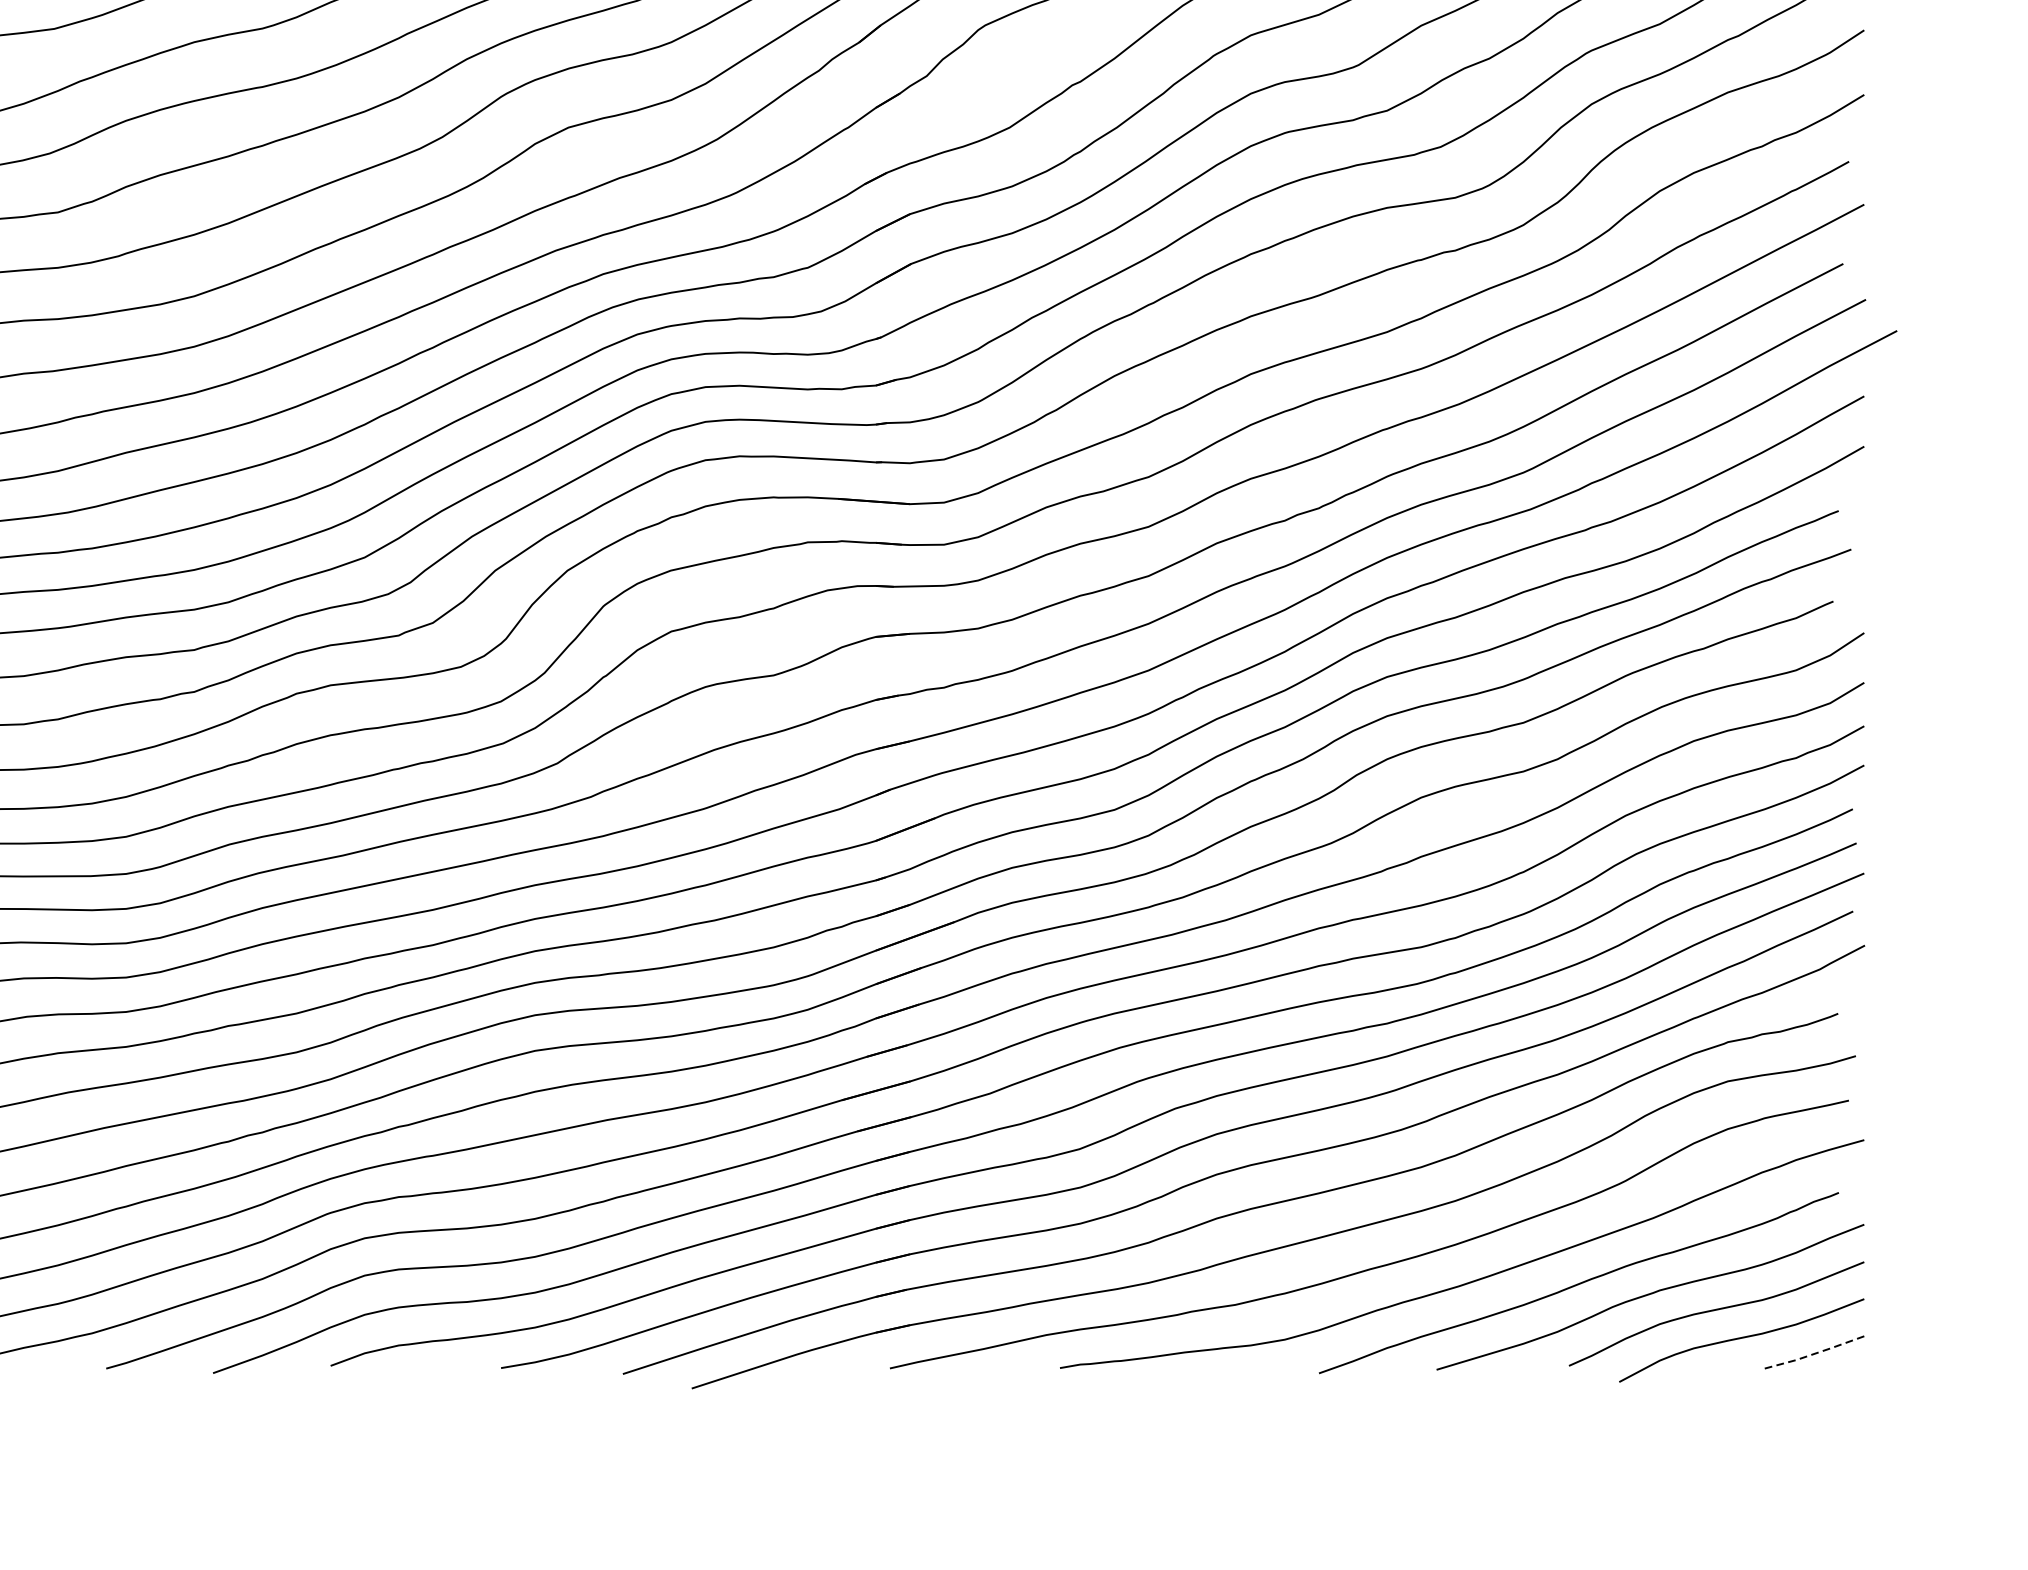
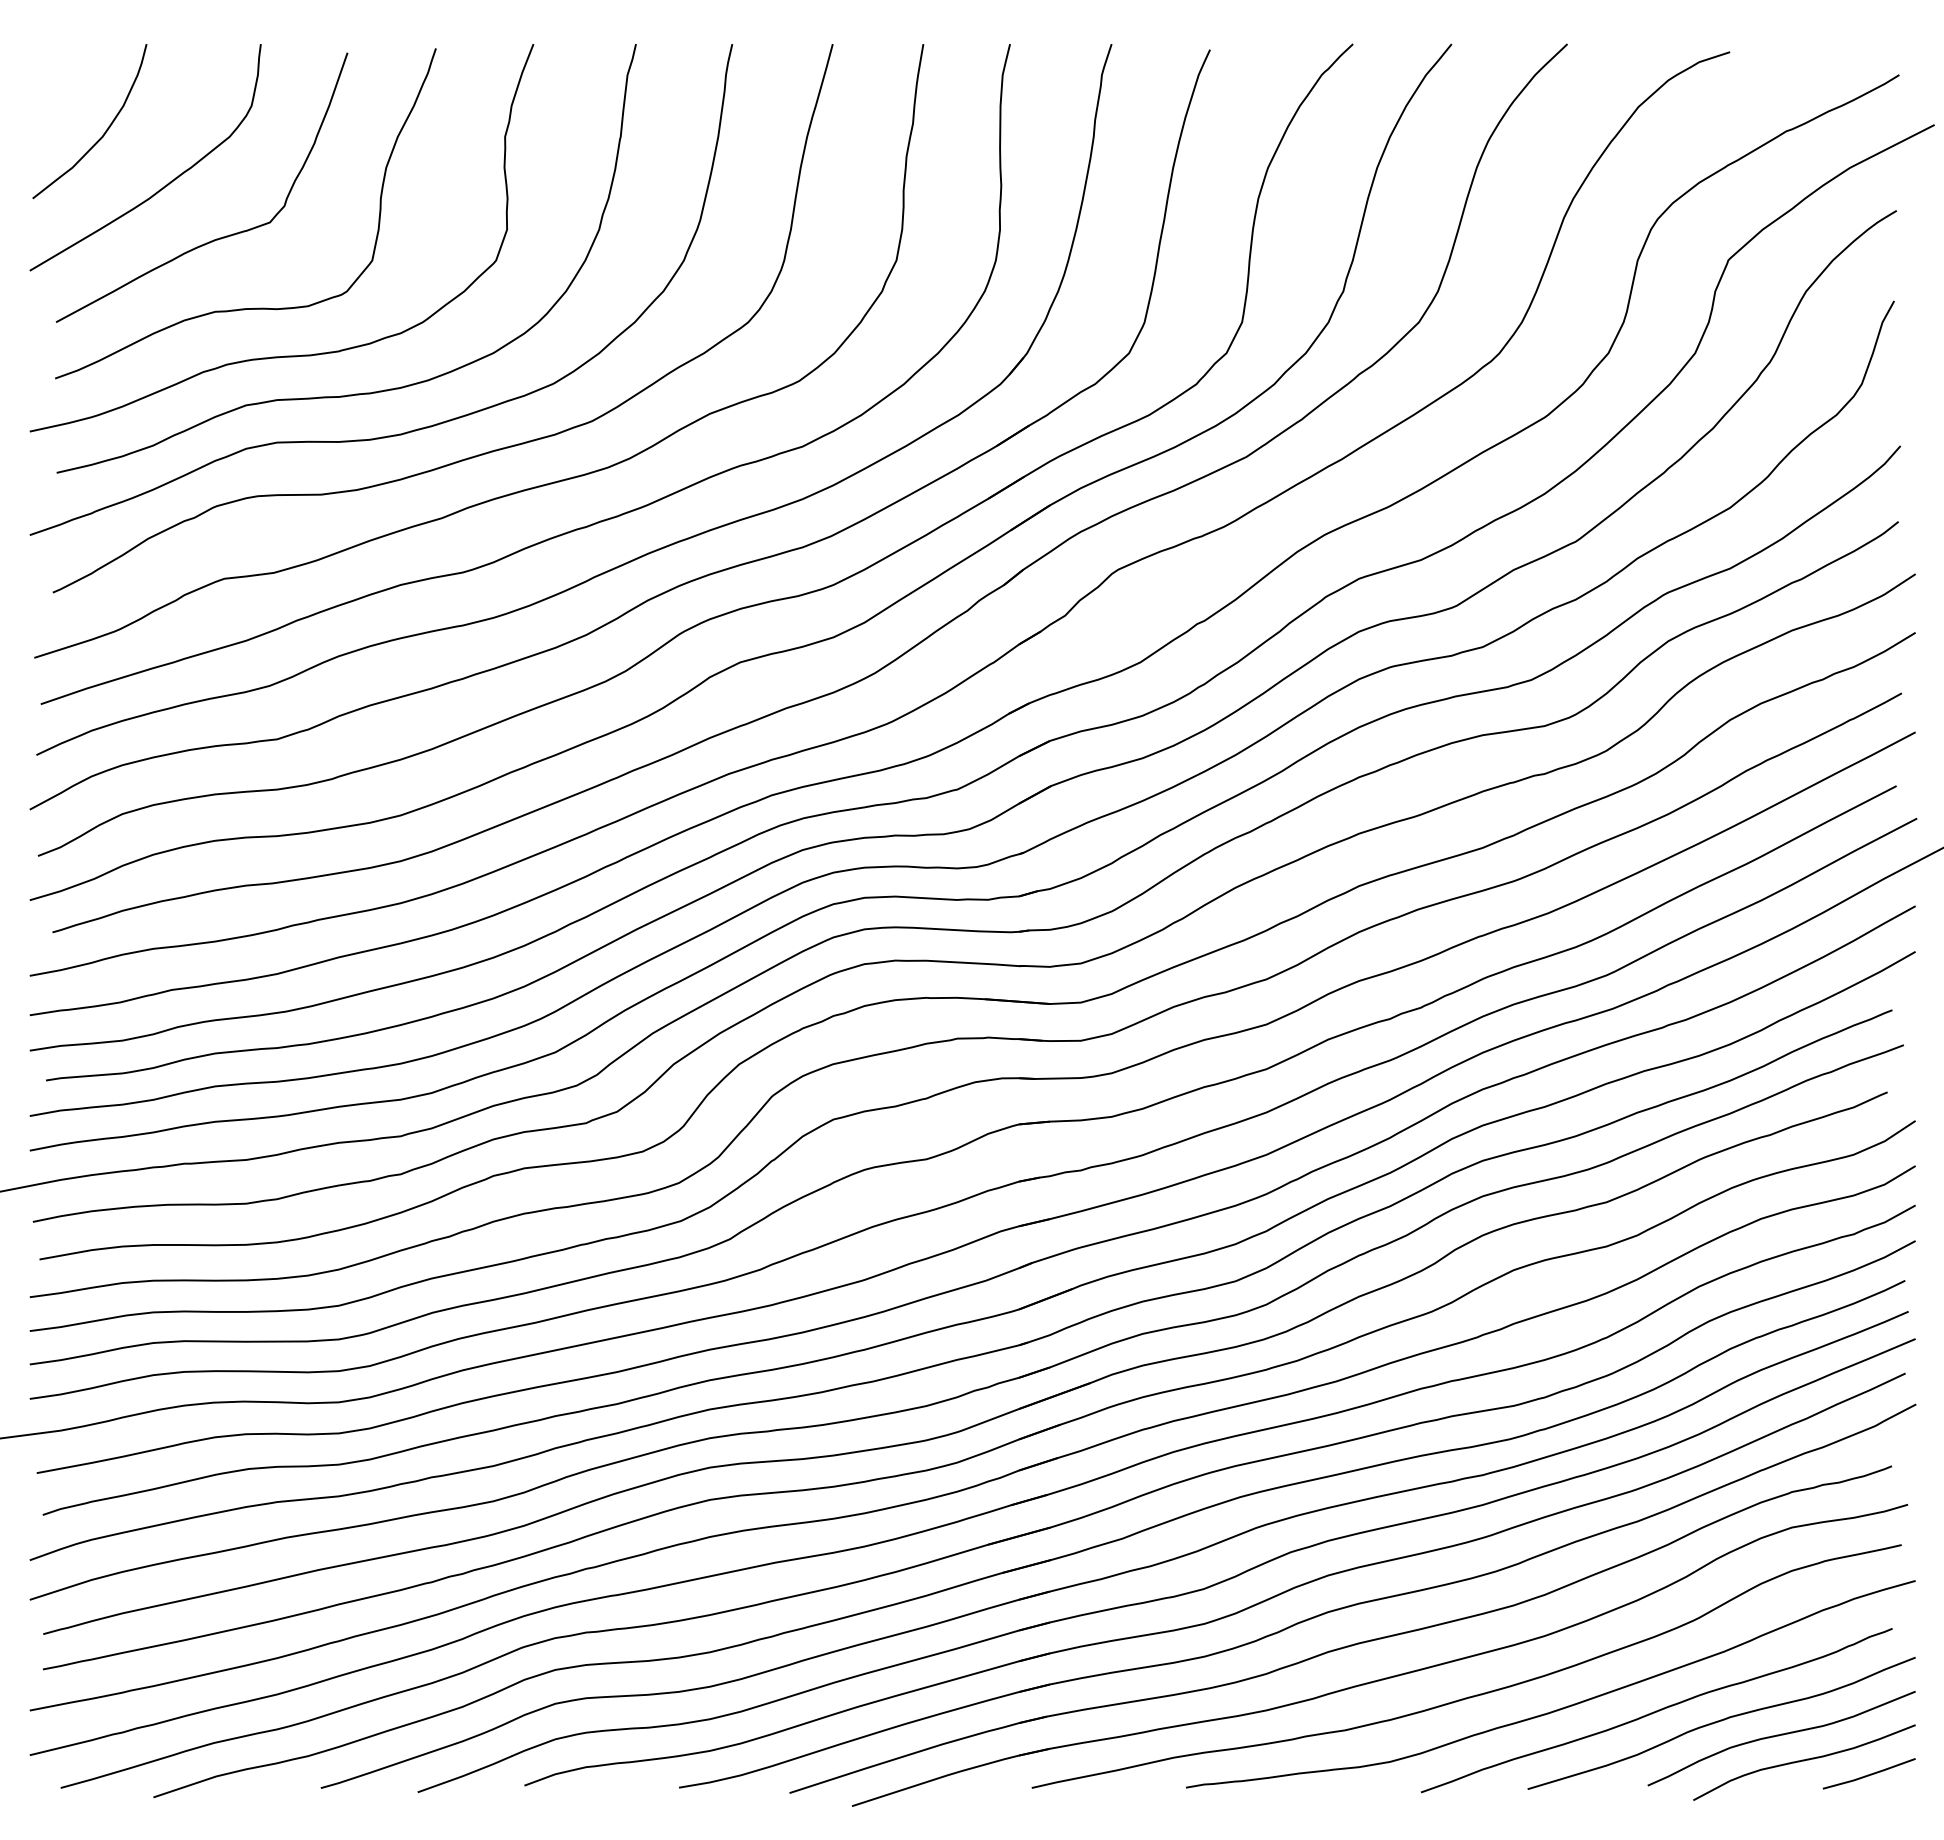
line: (1812, 1354) -> (1868, 1775), dashed -> solid

